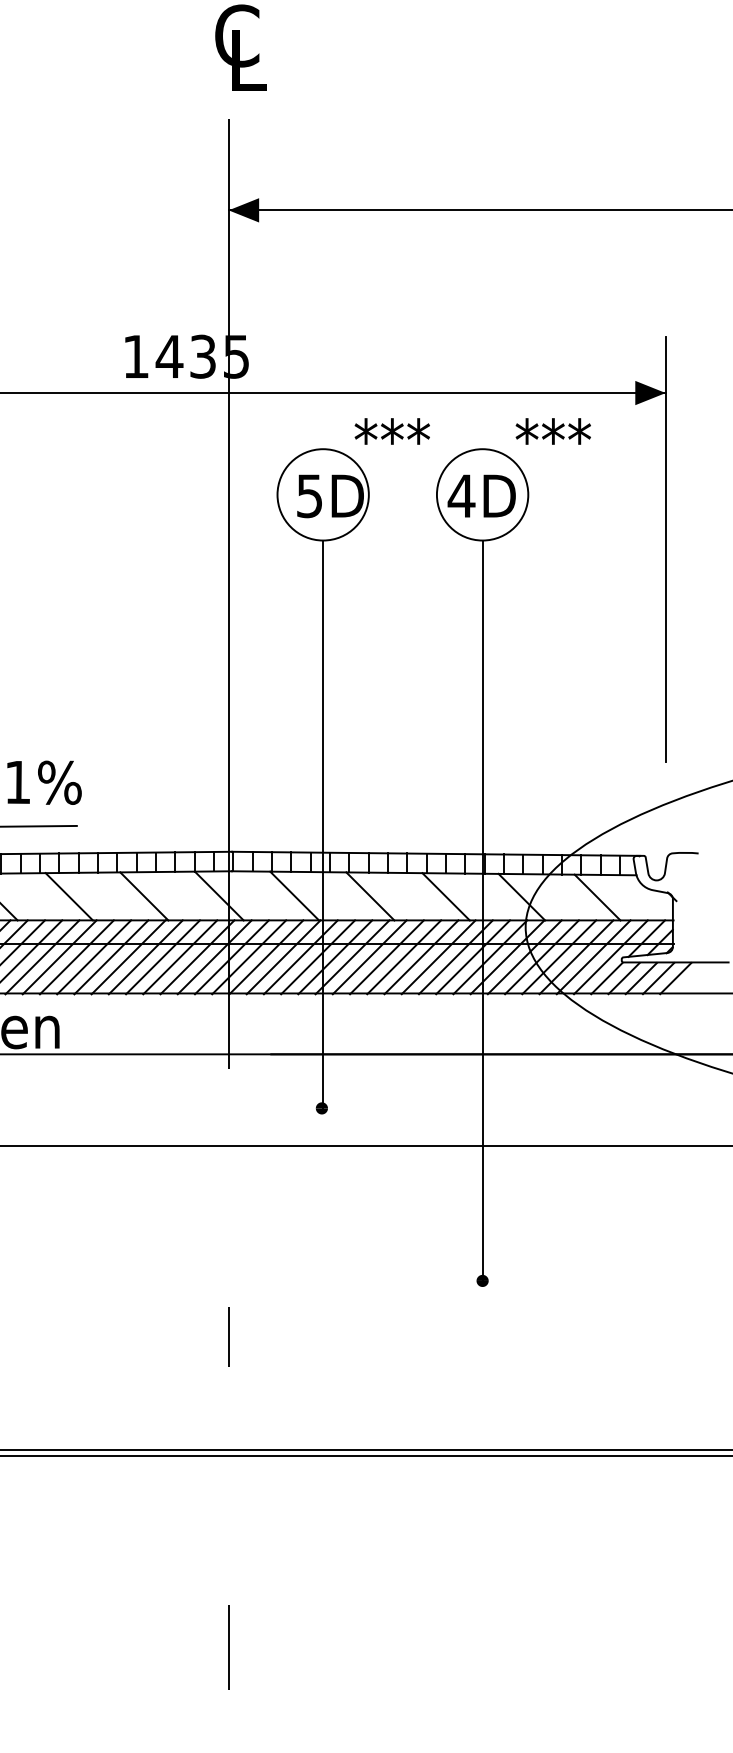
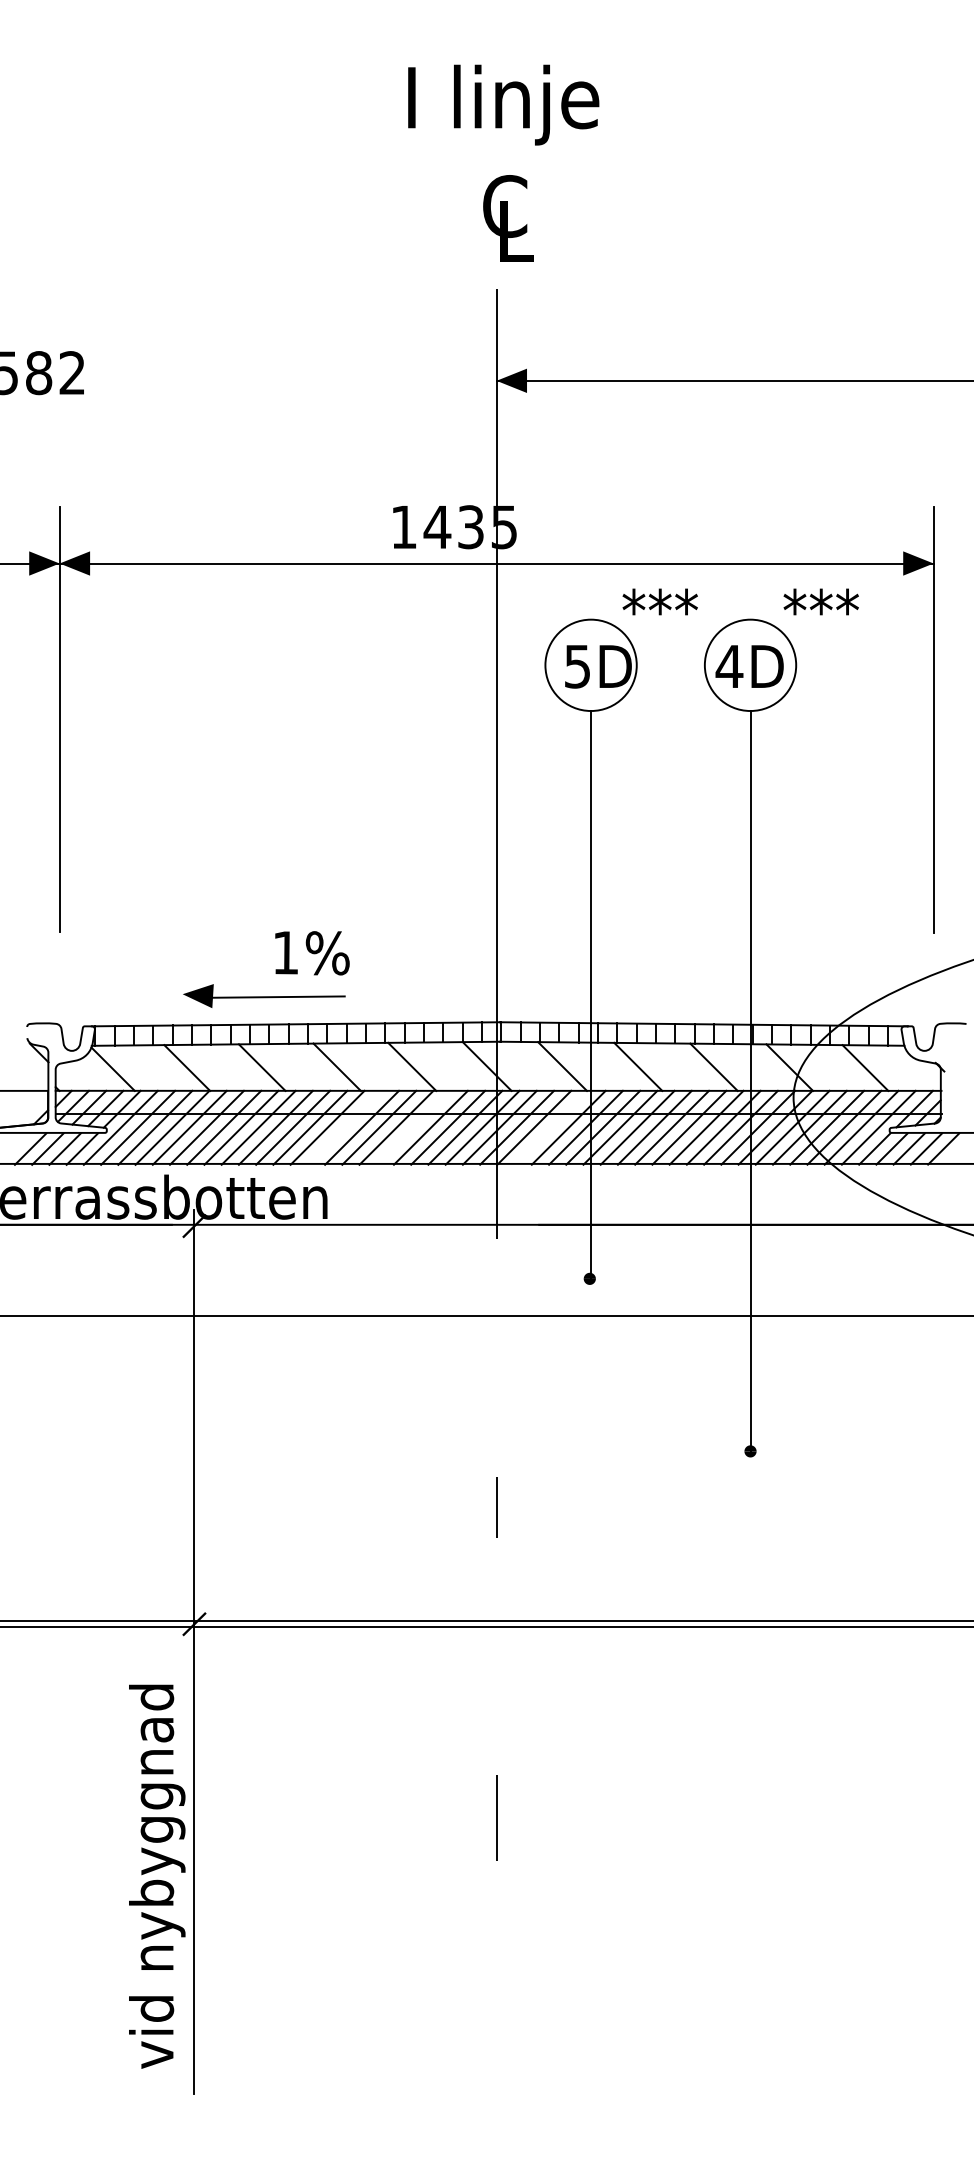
line: (76, 957) -> (344, 1127), removed
line: (145, 957) -> (413, 1127), removed
line: (283, 957) -> (551, 1127), removed

